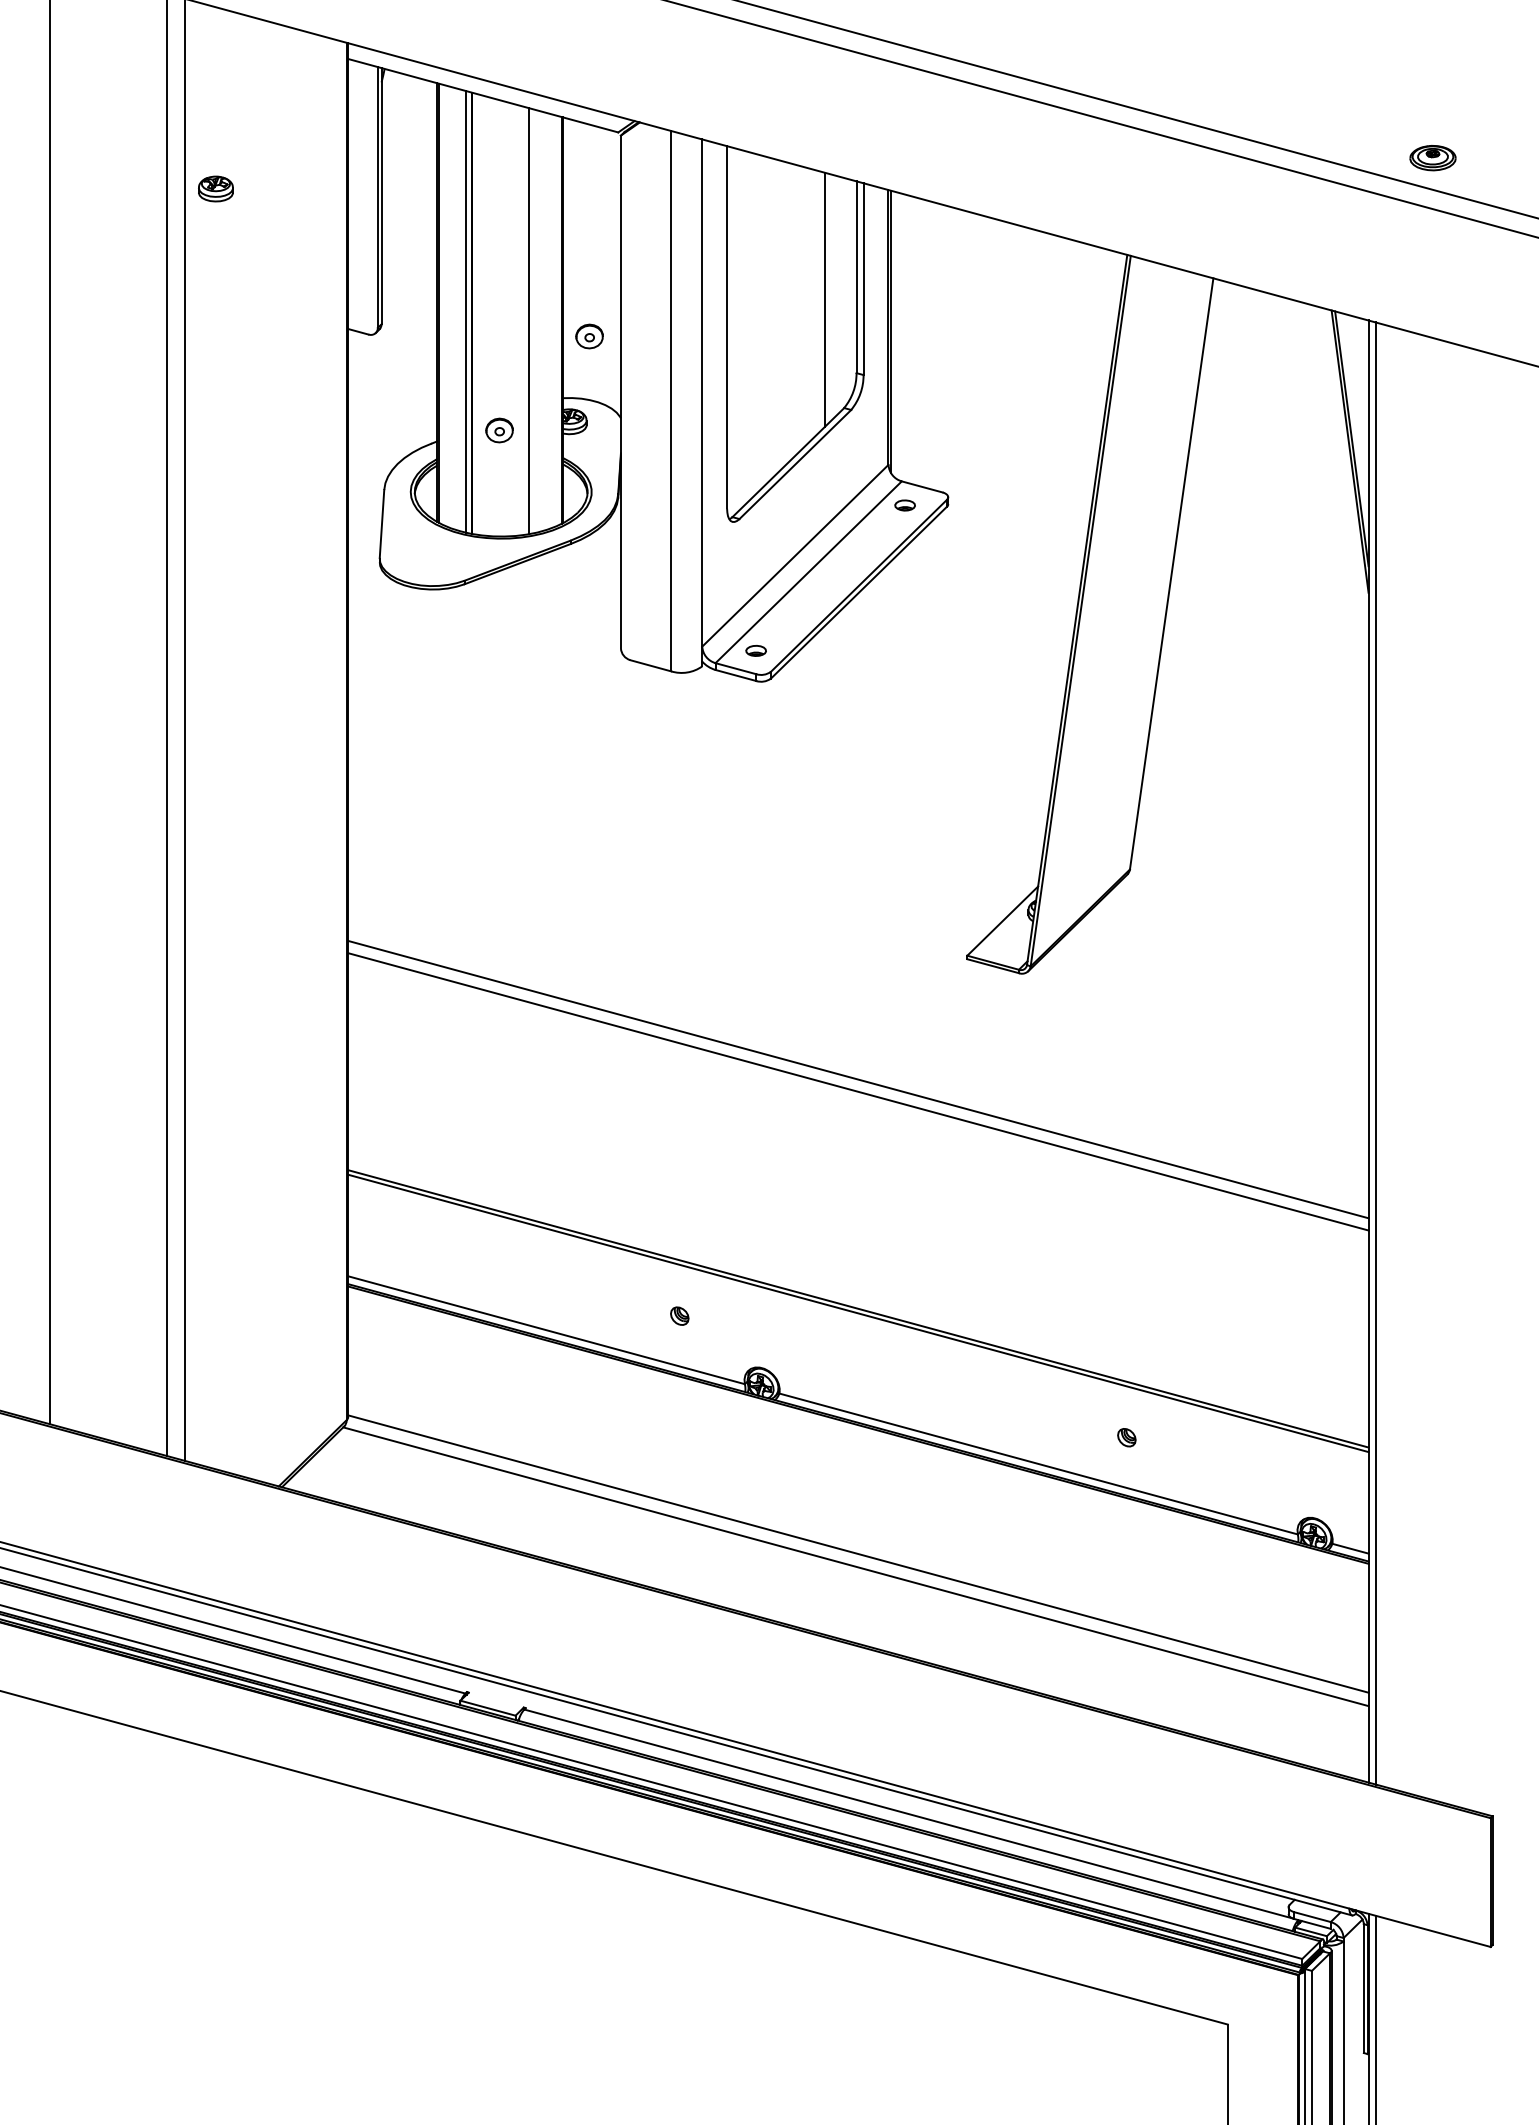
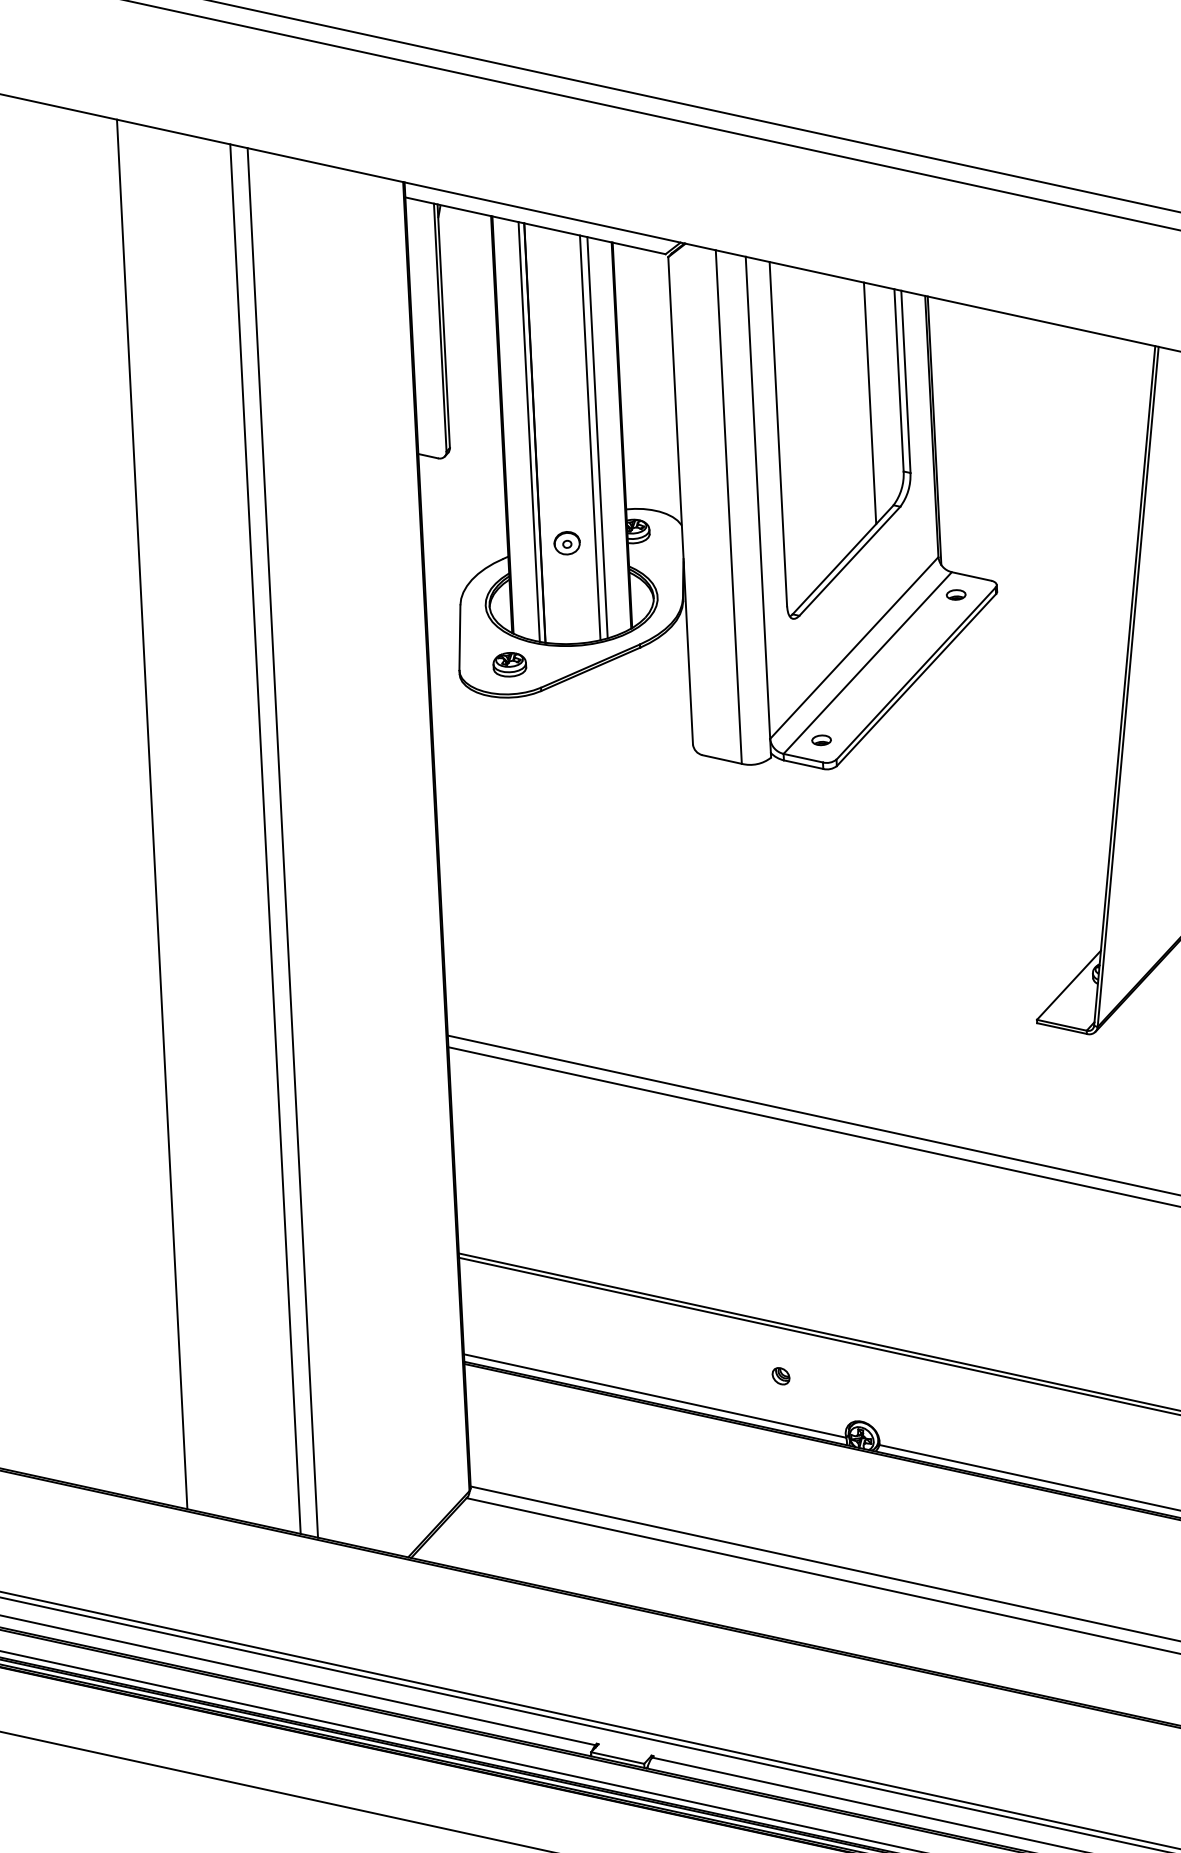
part: (215, 188) -> (509, 664), moved
line: (537, 321) -> (597, 437), added
part: (589, 336) -> (648, 449), removed

